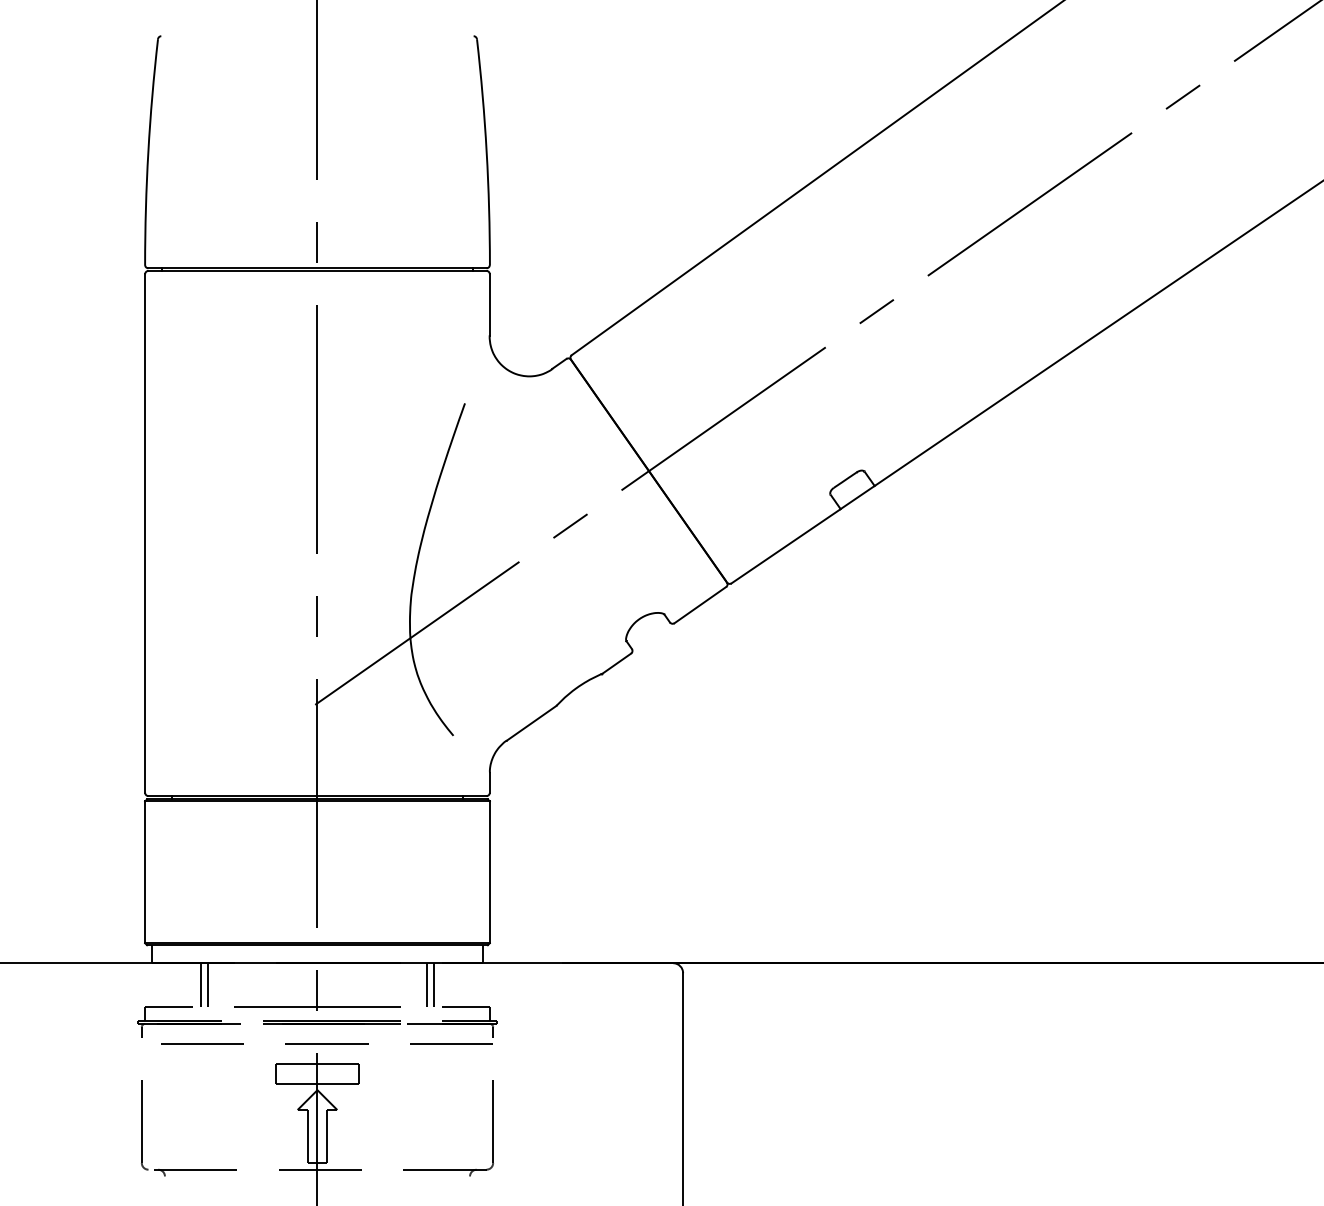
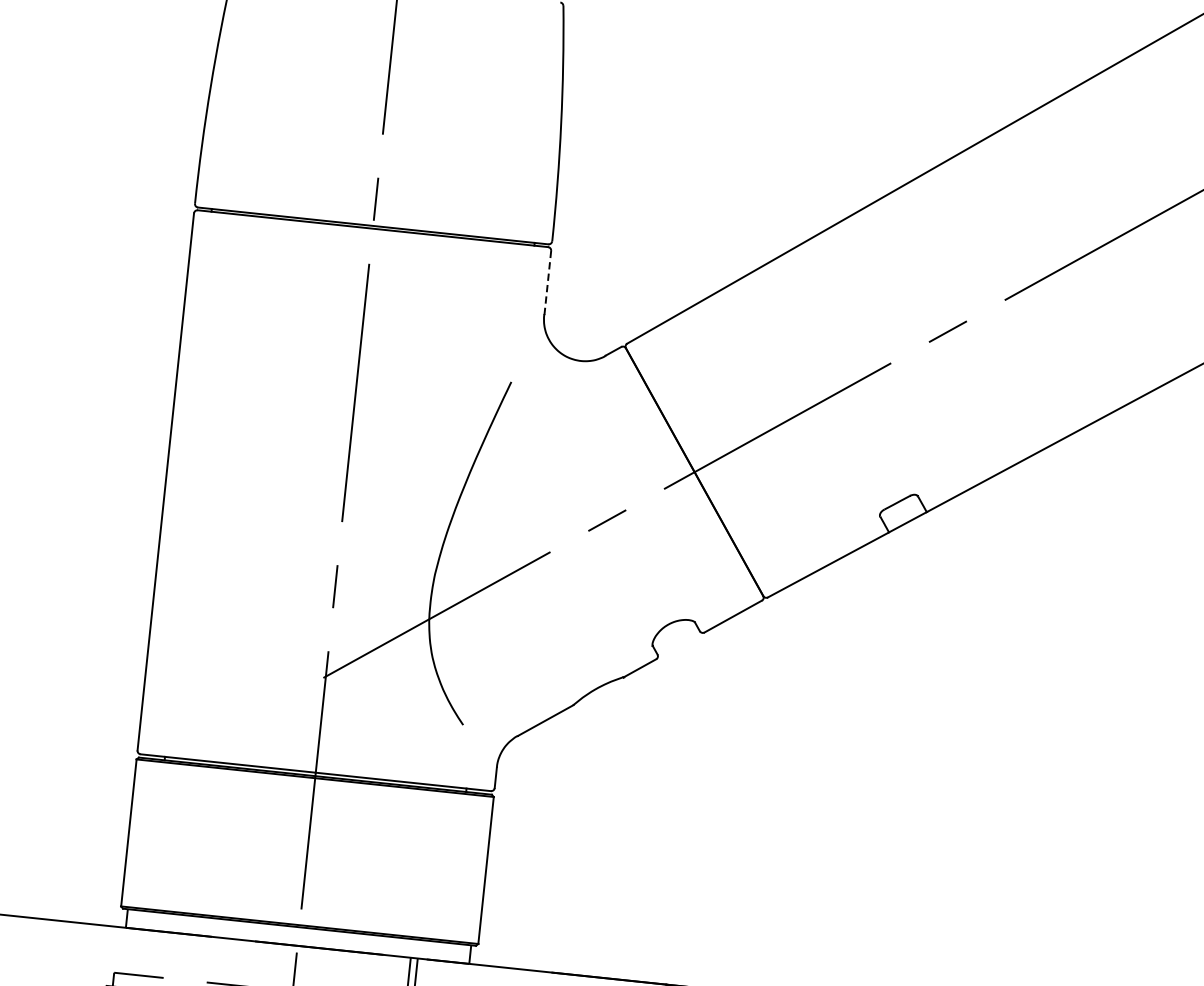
line: (489, 305) -> (547, 283), solid -> dashed
line: (201, 985) -> (174, 956), removed
line: (208, 985) -> (182, 957), removed

